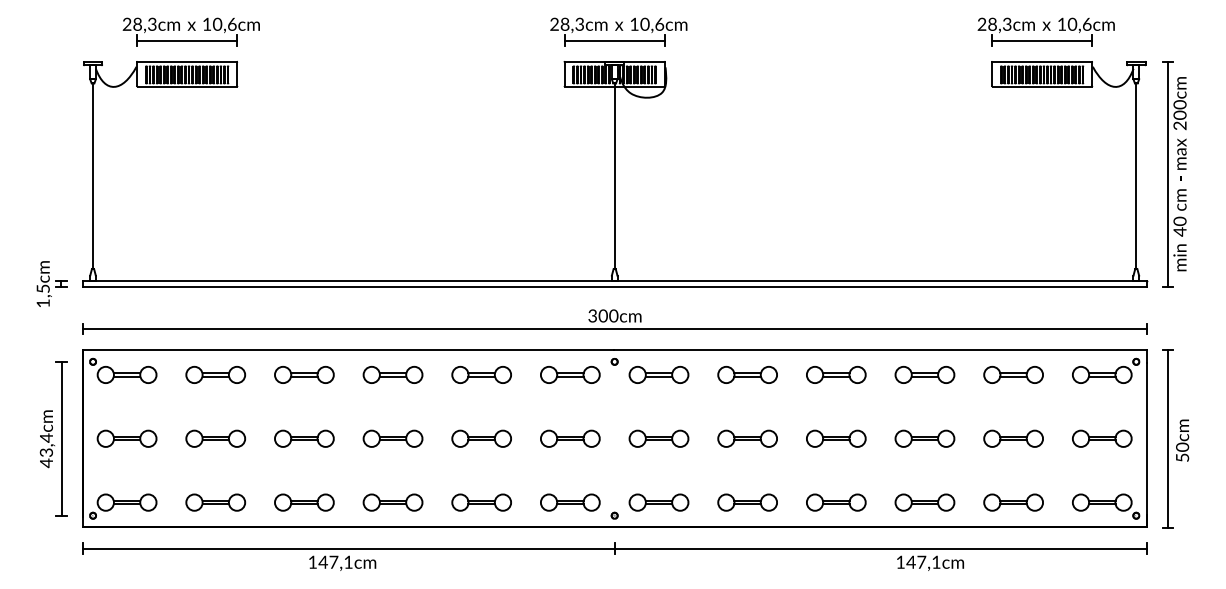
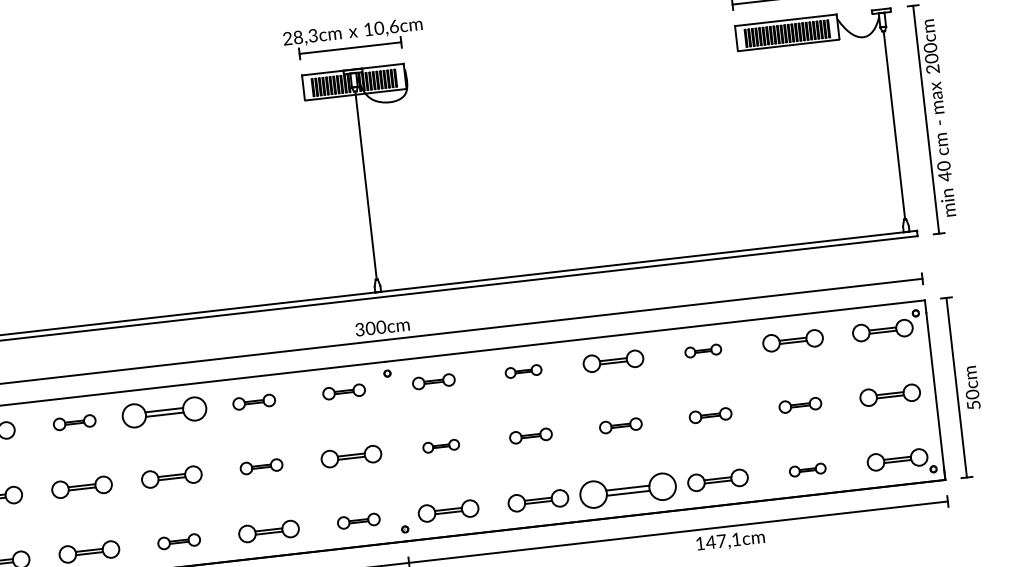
part: (304, 374) -> (74, 422), size x0.7
part: (392, 374) -> (163, 412), size x1.4
part: (481, 374) -> (254, 401), size x0.7
part: (570, 374) -> (344, 391), size x0.7
part: (658, 374) -> (433, 381), size x0.7
part: (747, 374) -> (523, 371), size x0.6
part: (924, 374) -> (702, 350), size x0.6
part: (481, 438) -> (261, 466), size x0.7
part: (658, 438) -> (440, 446), size x0.6
part: (747, 438) -> (530, 435), size x0.7
part: (836, 438) -> (621, 425), size x0.7
part: (924, 438) -> (710, 415), size x0.7
part: (1013, 438) -> (800, 405), size x0.7
part: (392, 502) -> (178, 541), size x0.7
part: (570, 502) -> (358, 521), size x0.7
part: (836, 502) -> (628, 490), size x1.6
part: (1013, 502) -> (807, 470), size x0.6

